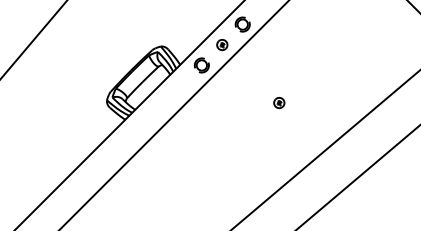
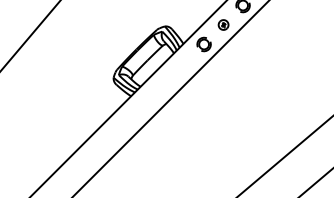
part: (279, 103) -> (278, 80), removed

